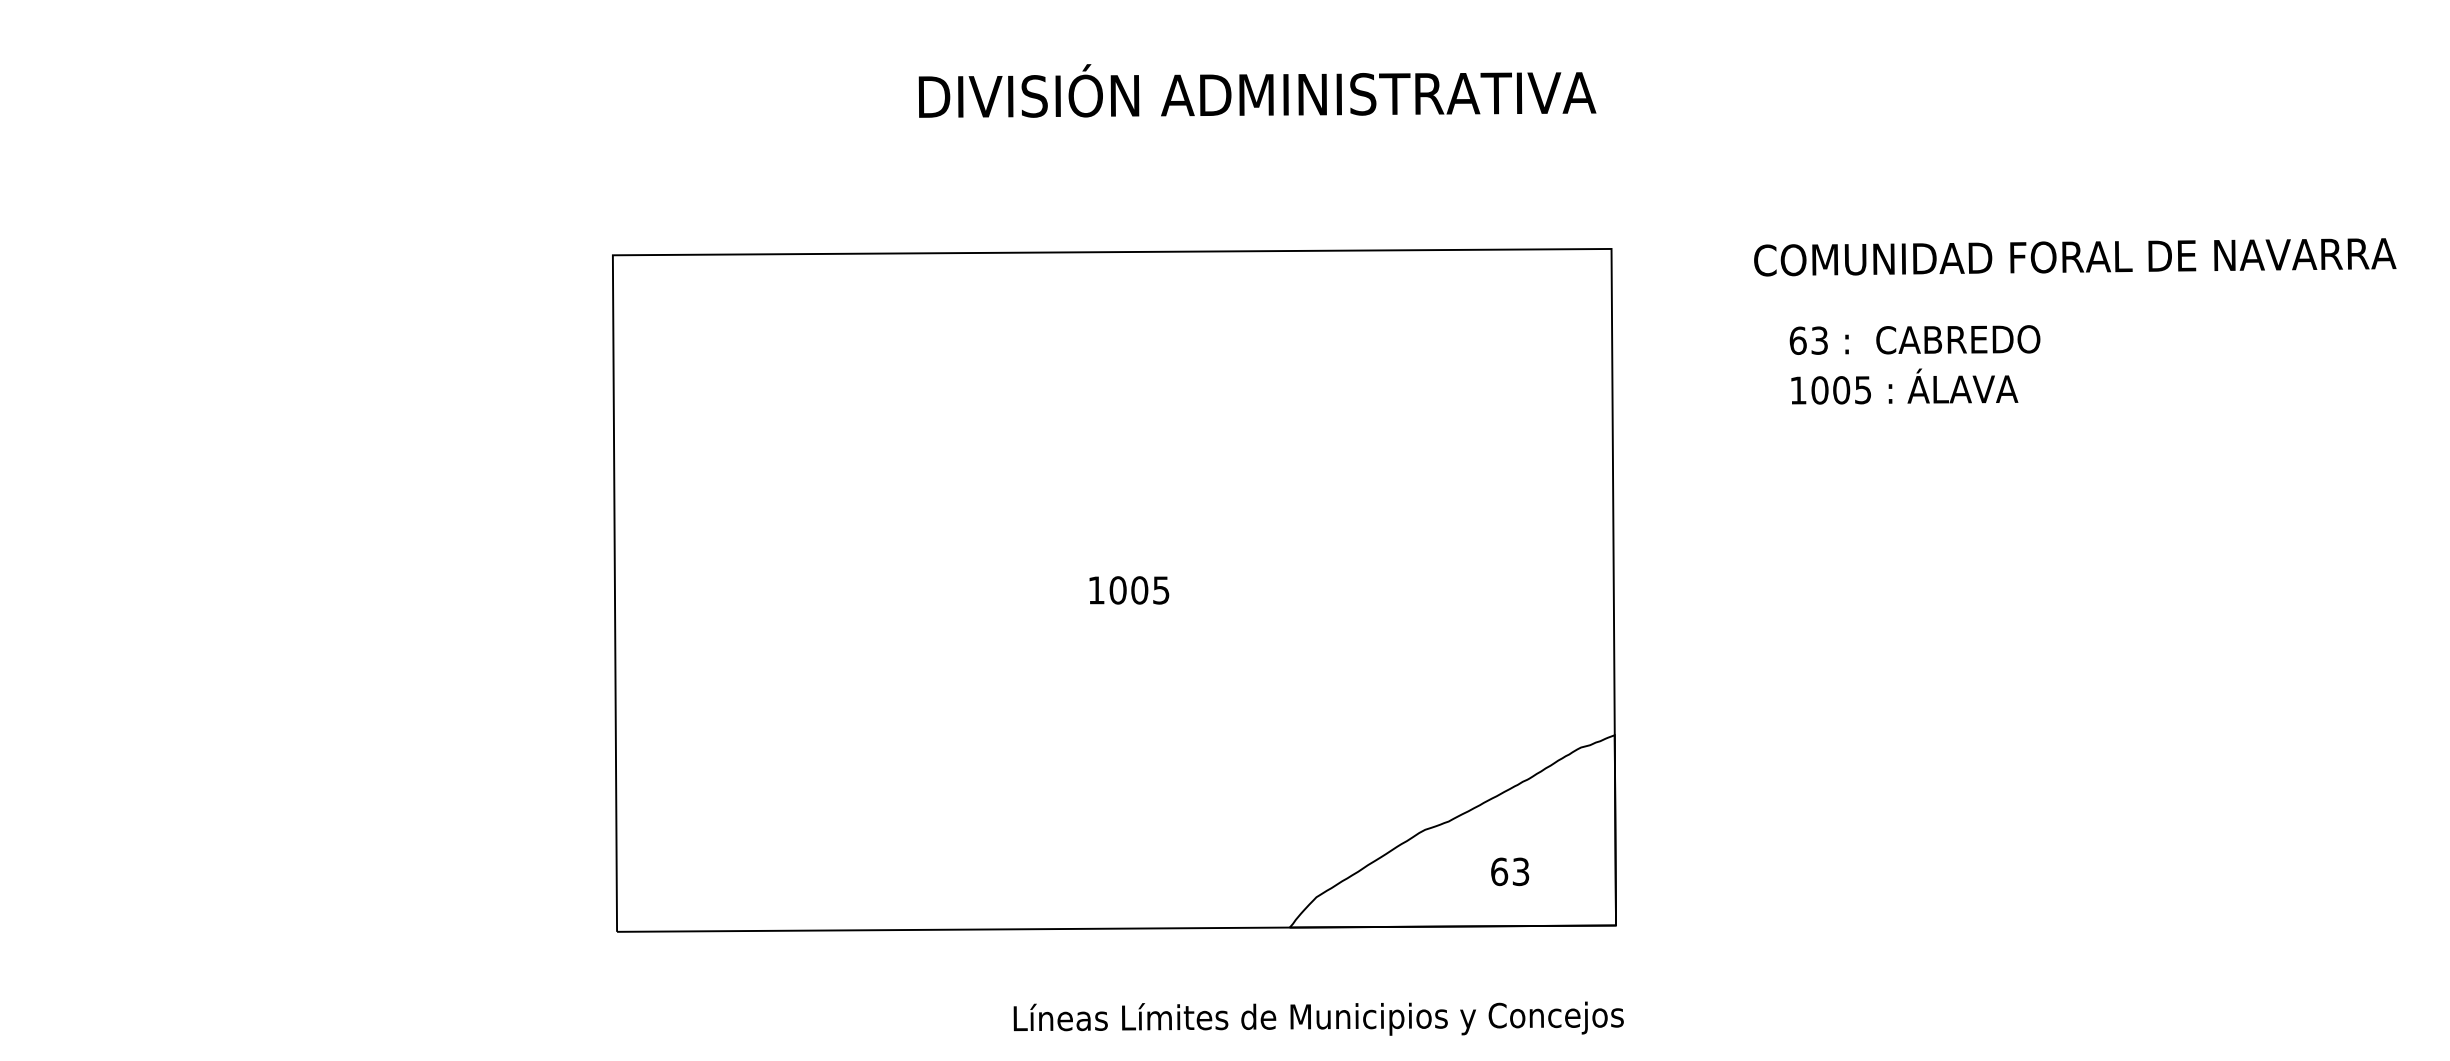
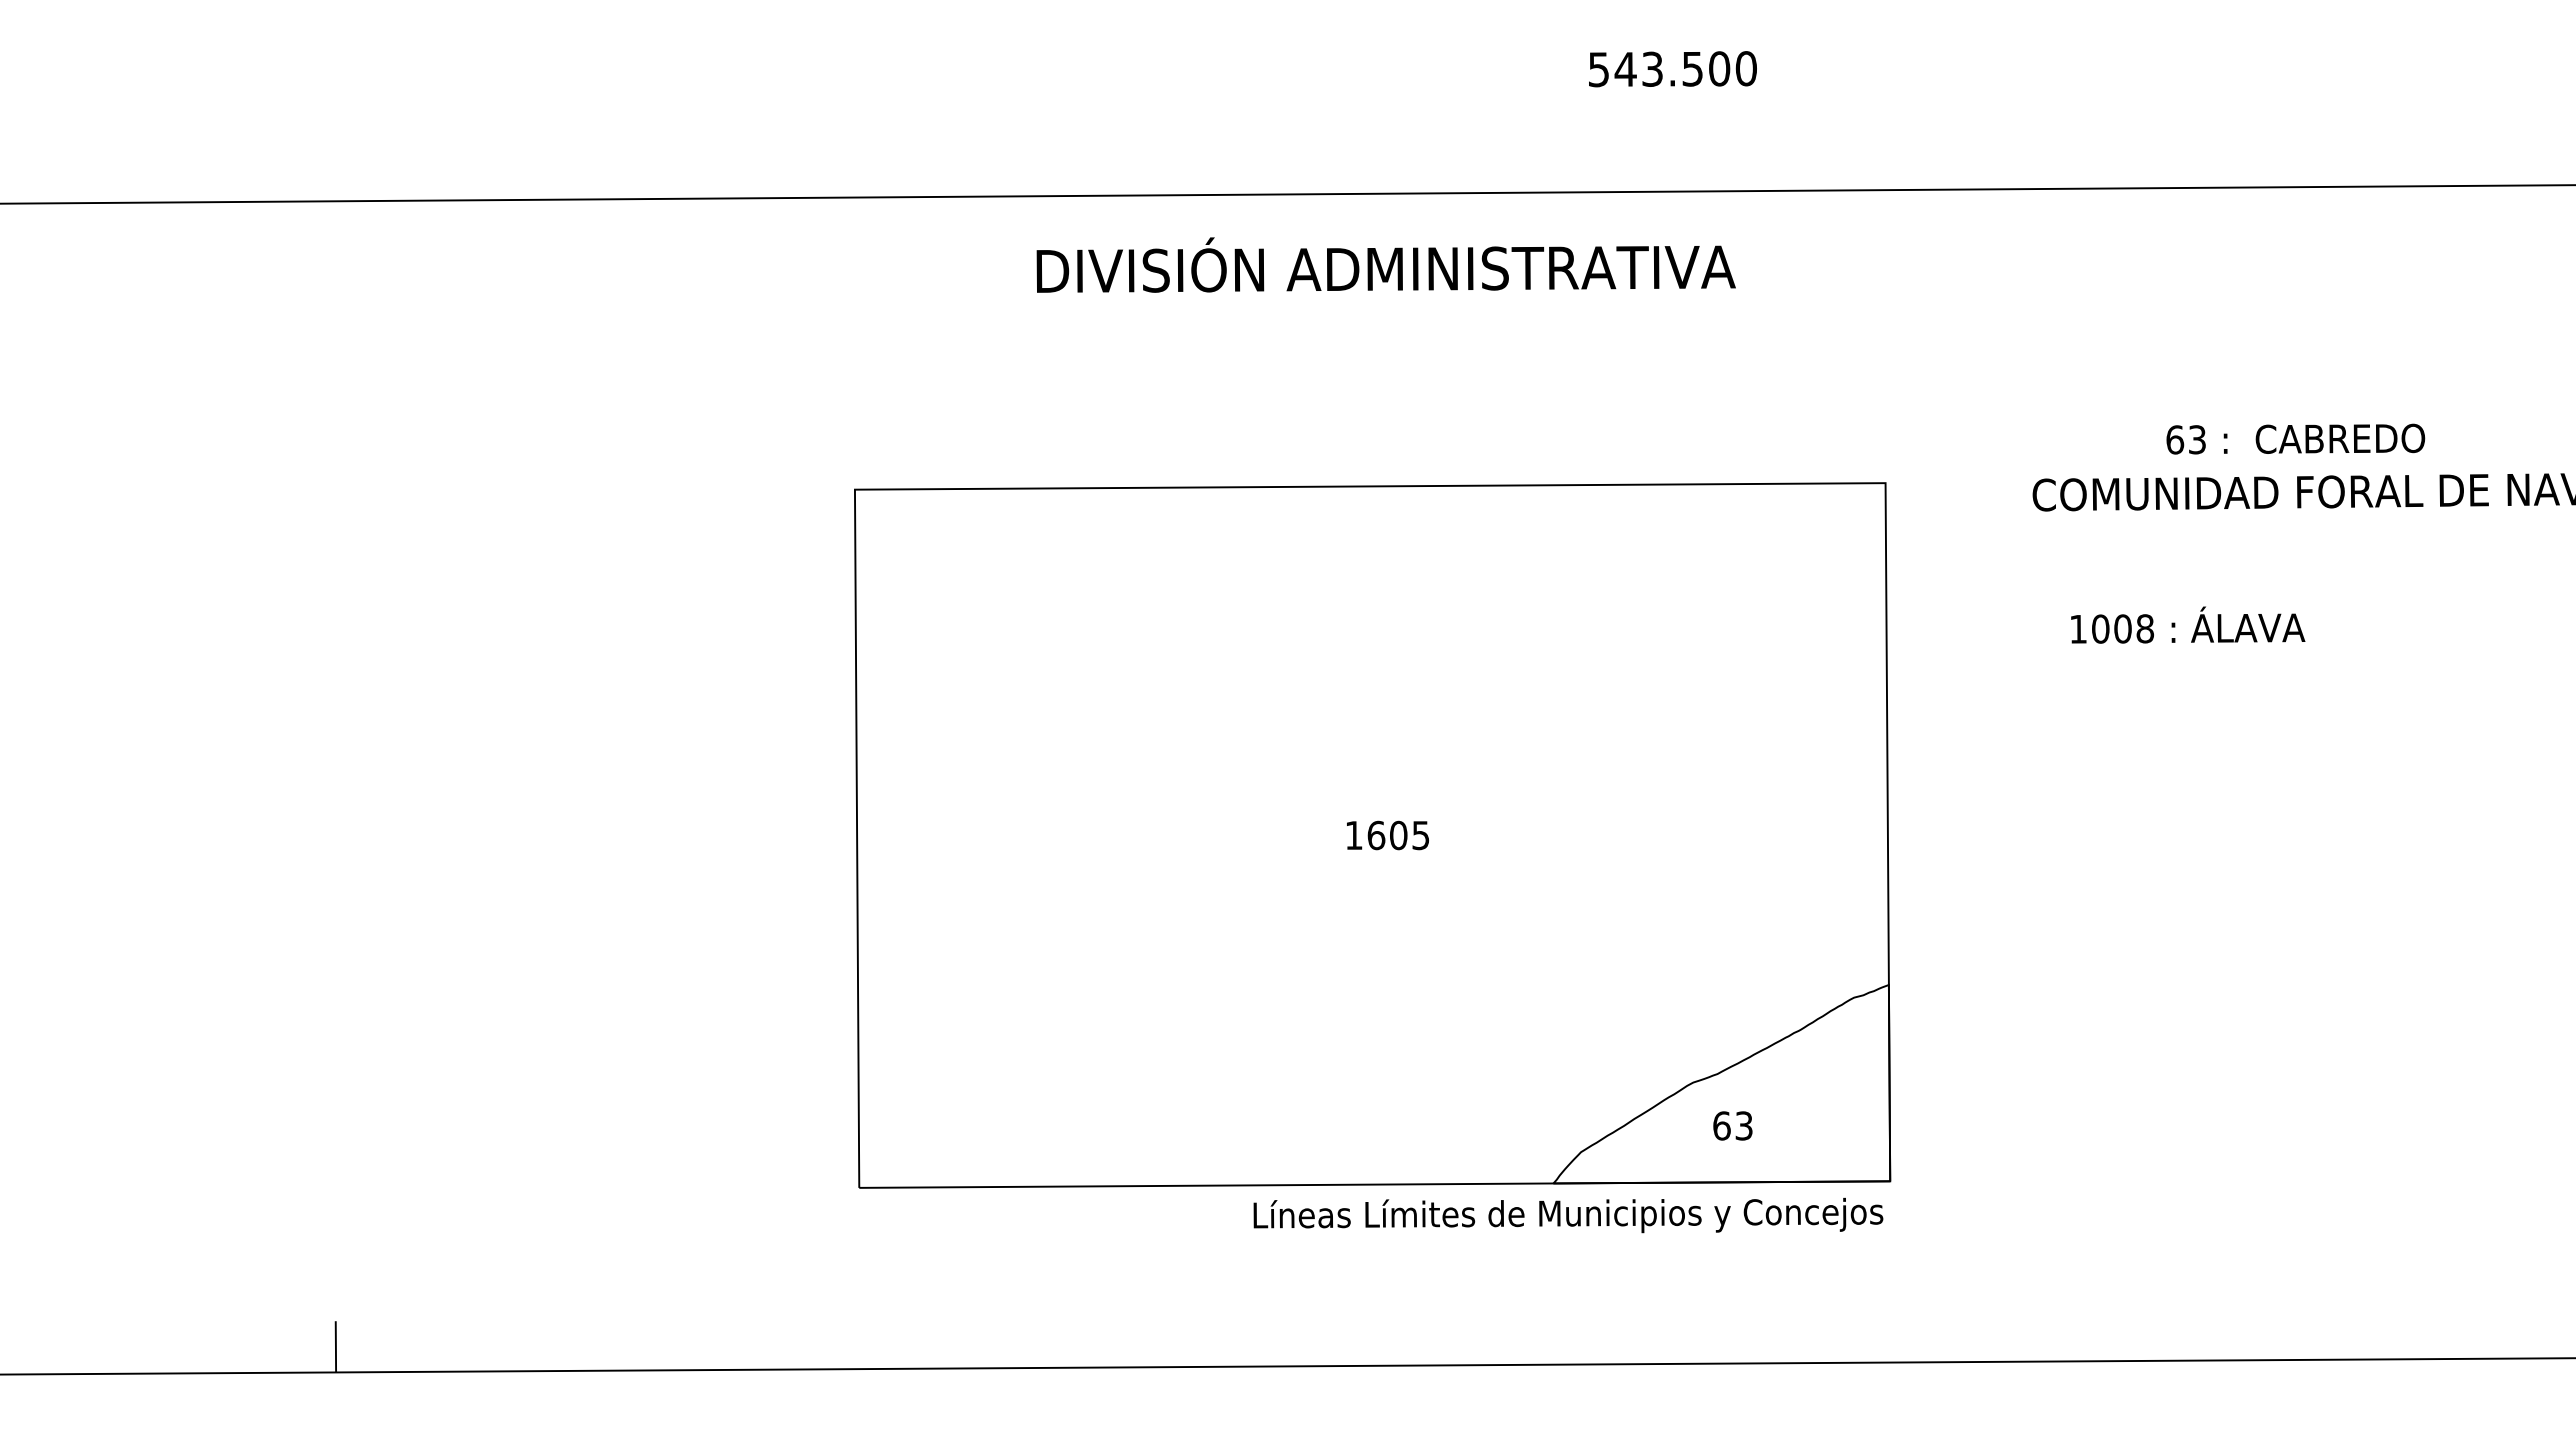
text: (1256, 90) -> (1385, 264), moved
text: (1914, 339) -> (2295, 438), moved
text: (1862, 389) -> (2144, 628), 1005 -> 1008
text: (1118, 589) -> (1376, 834), 1005 -> 1605
text: (1509, 871) -> (1732, 1125), moved
text: (1318, 1018) -> (1568, 1215), moved

